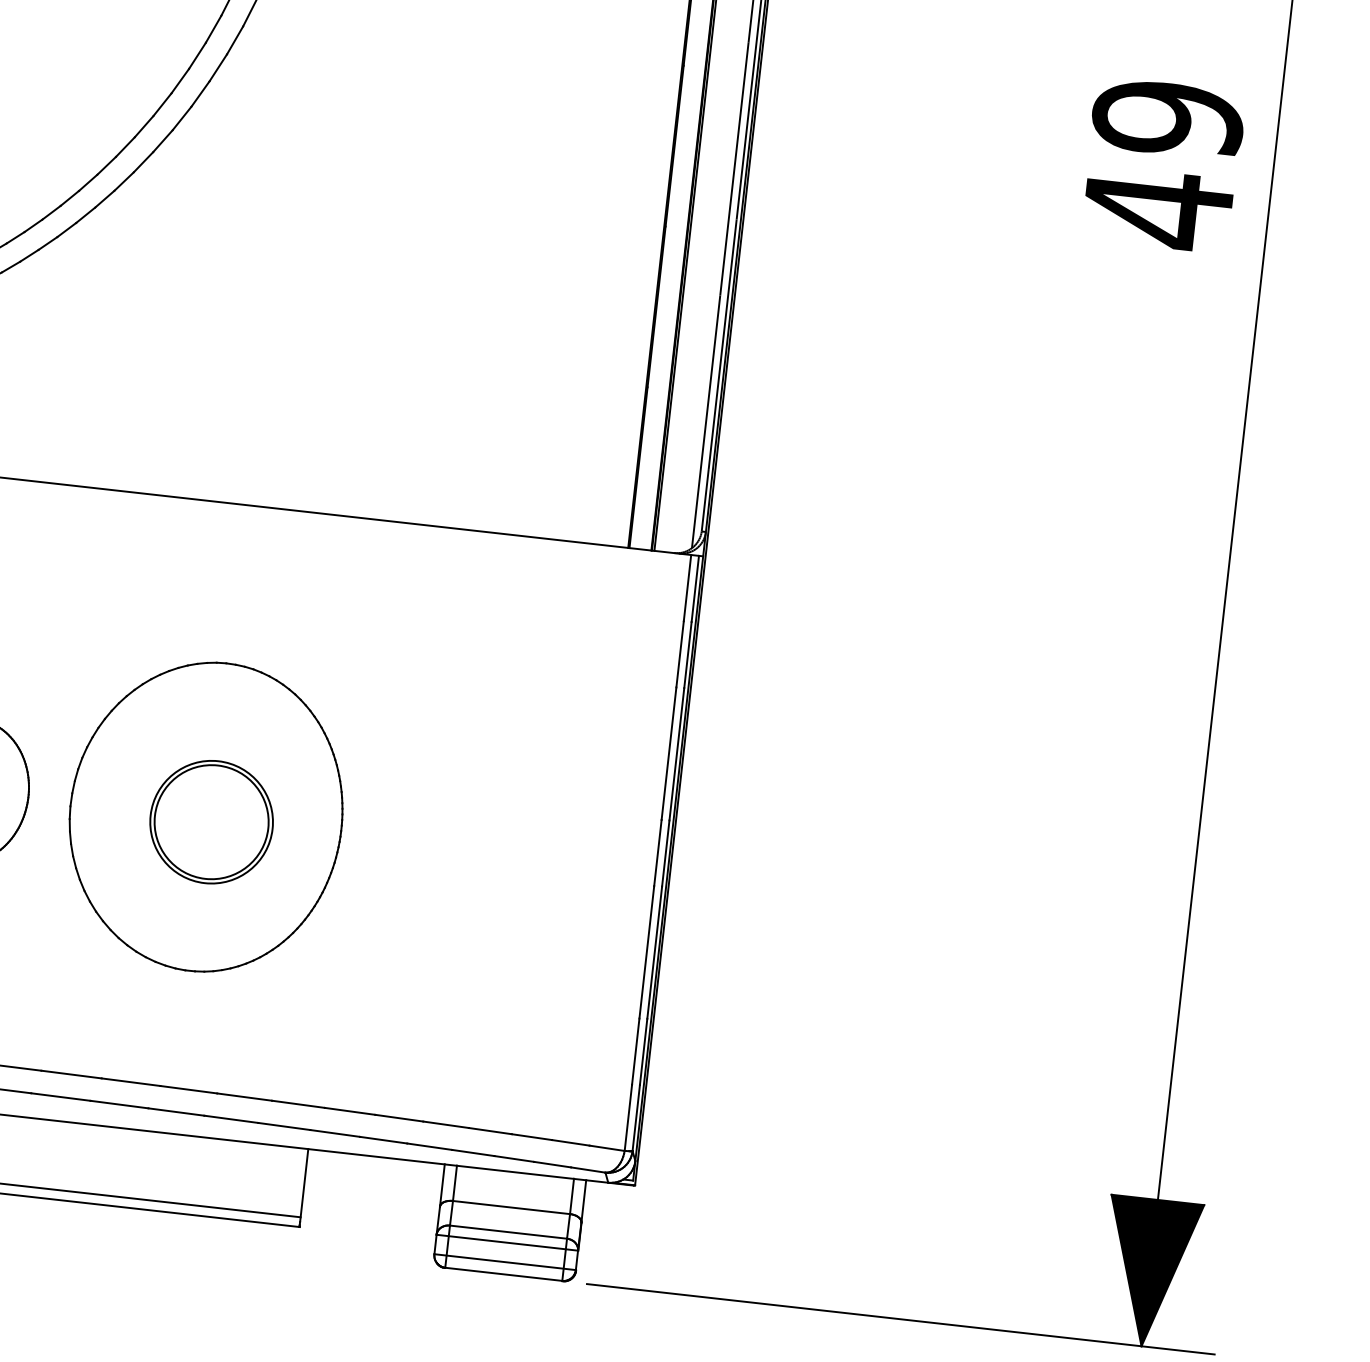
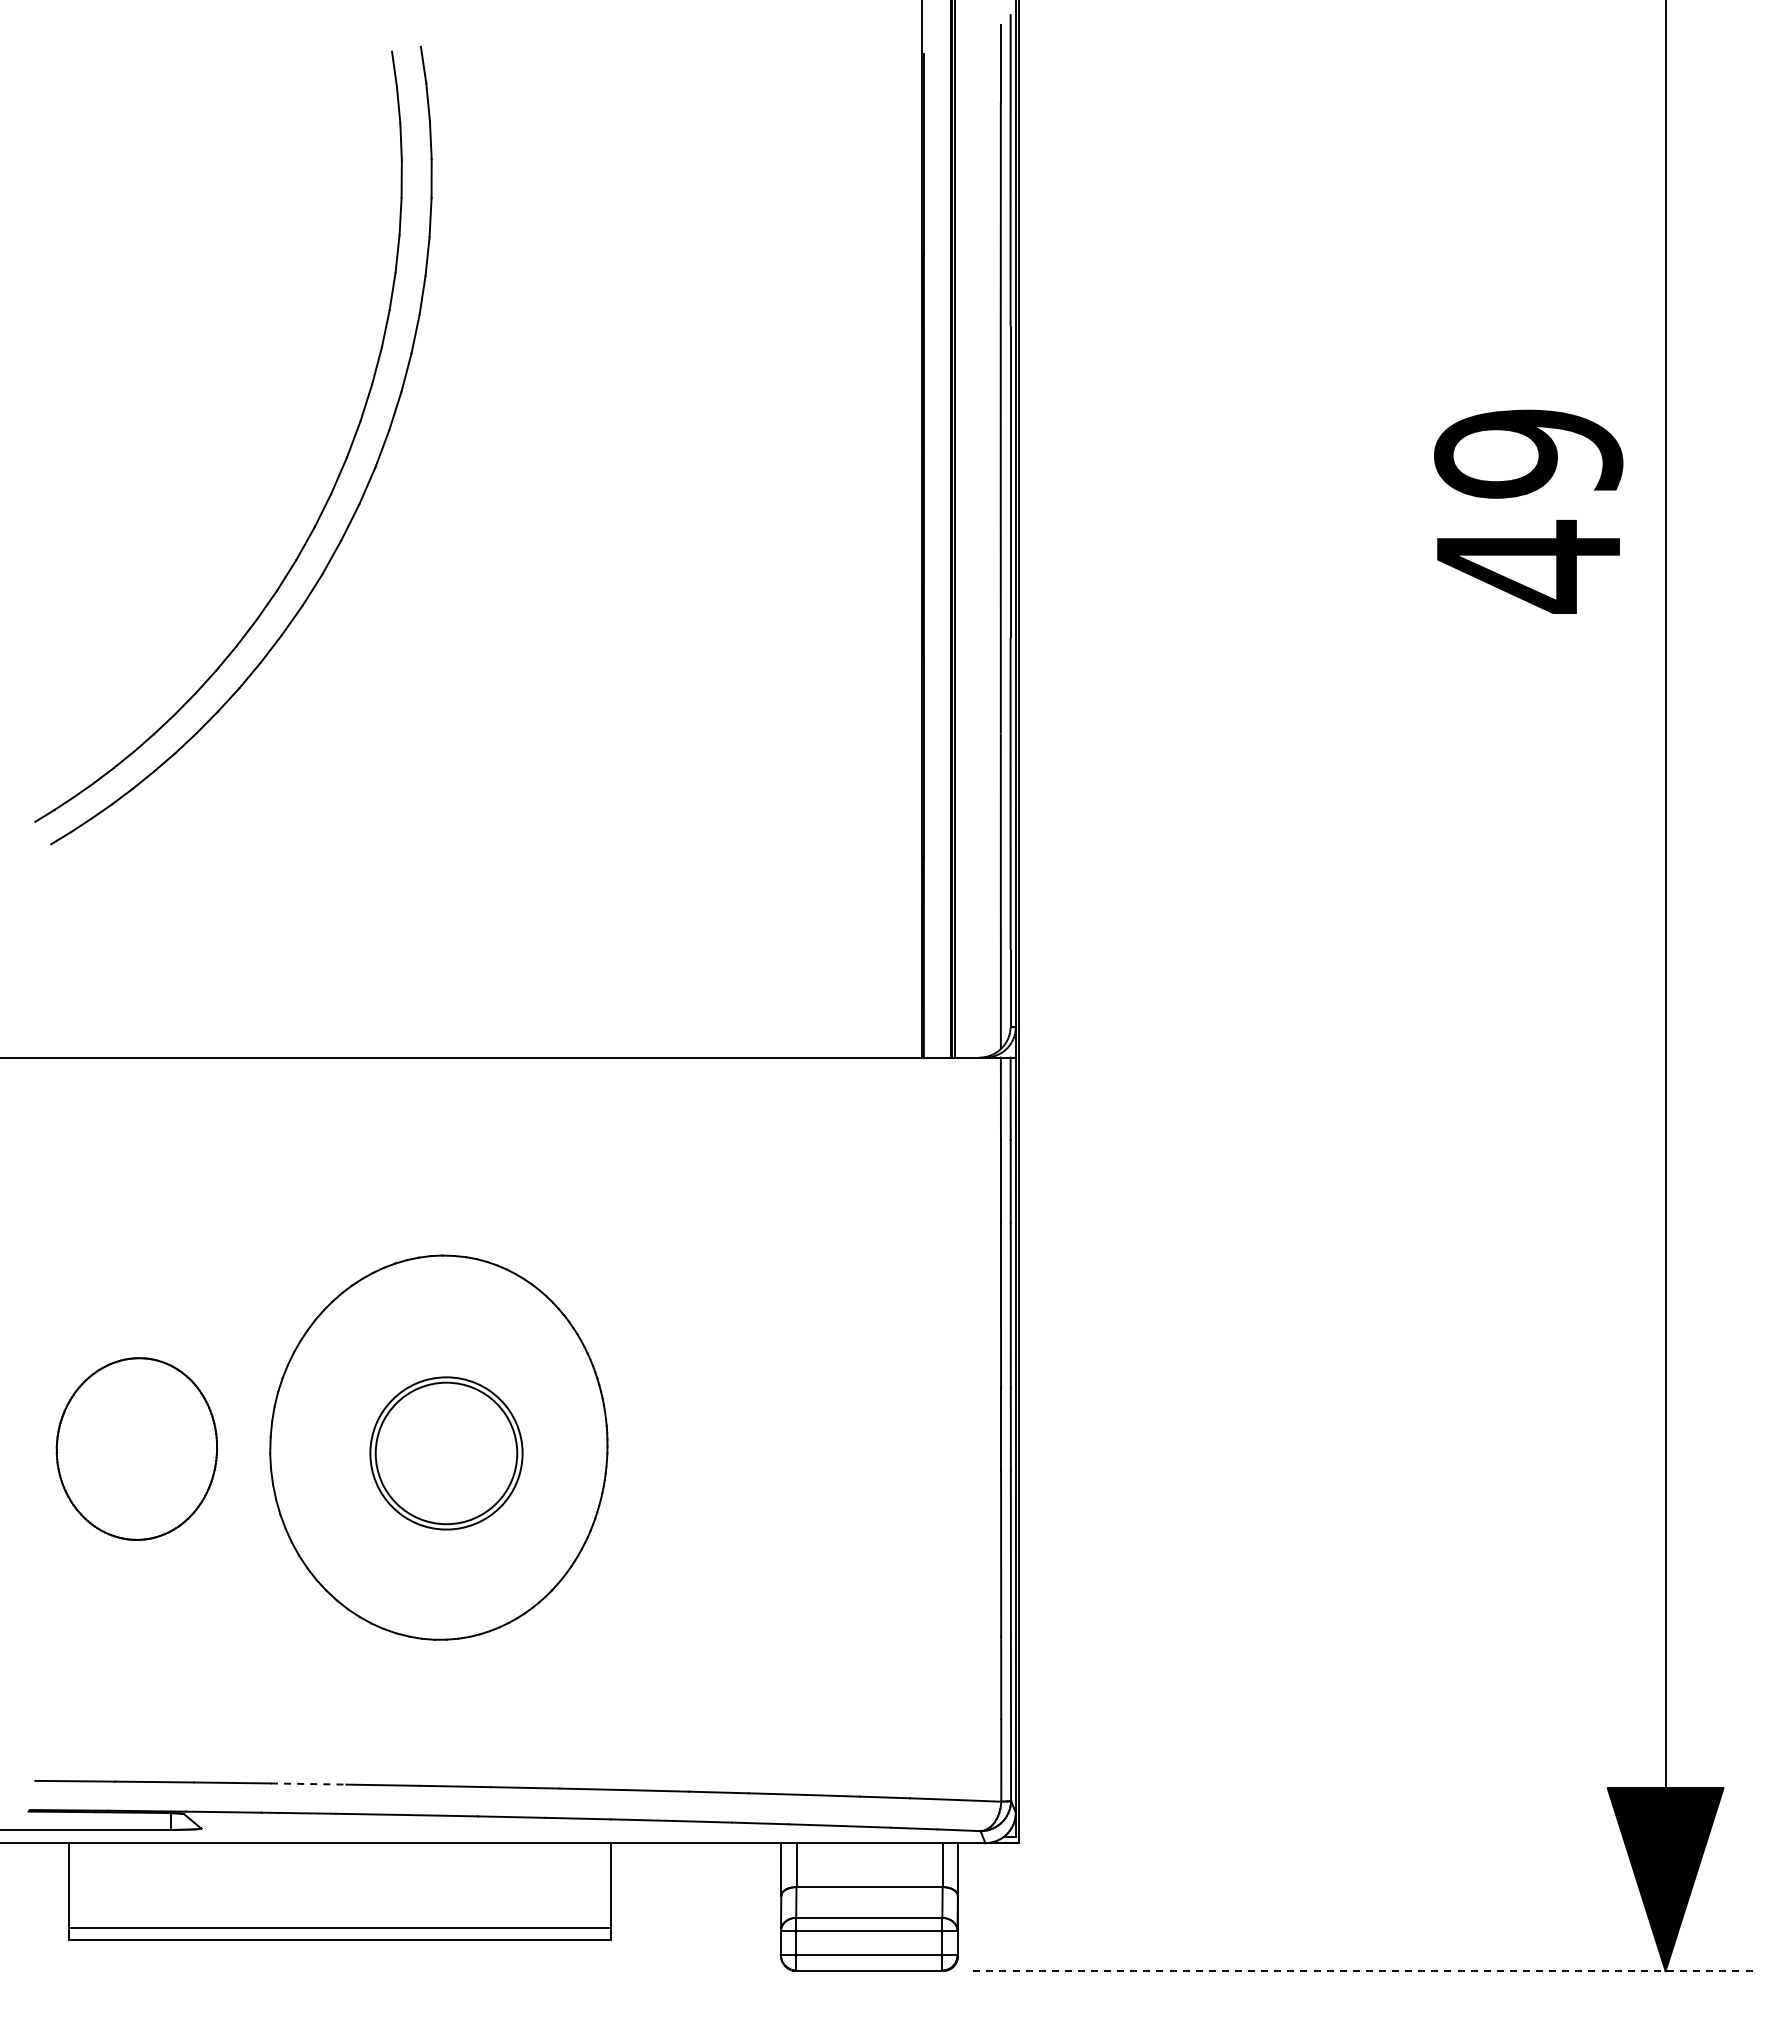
line: (71, 1074) -> (308, 1784), solid -> dashed
line: (901, 1319) -> (1365, 1971), solid -> dashed

